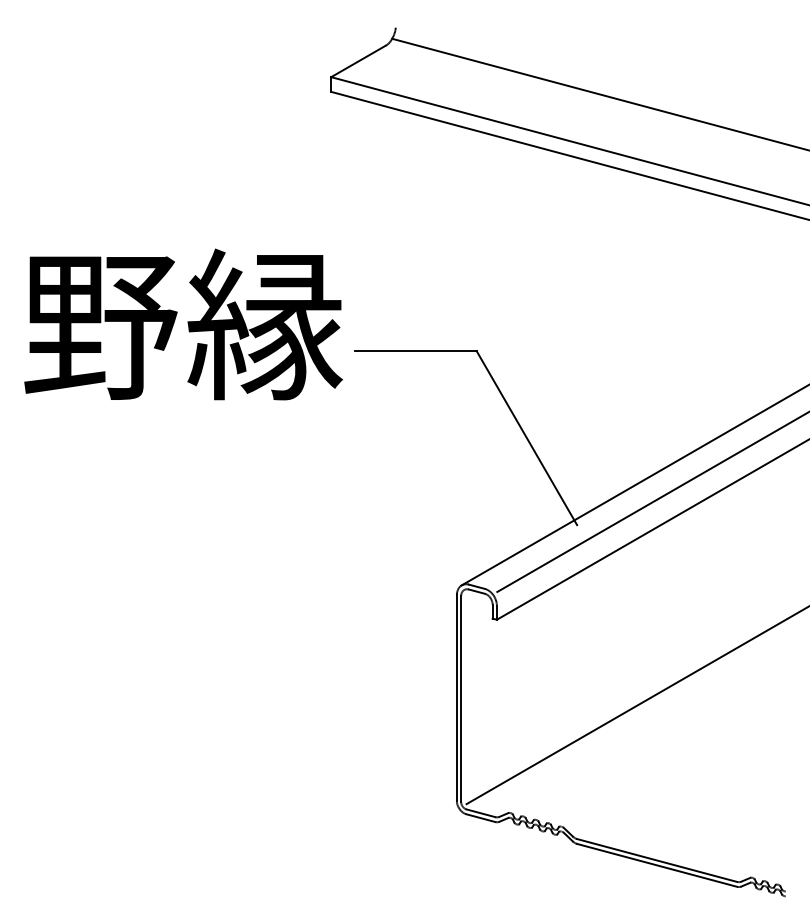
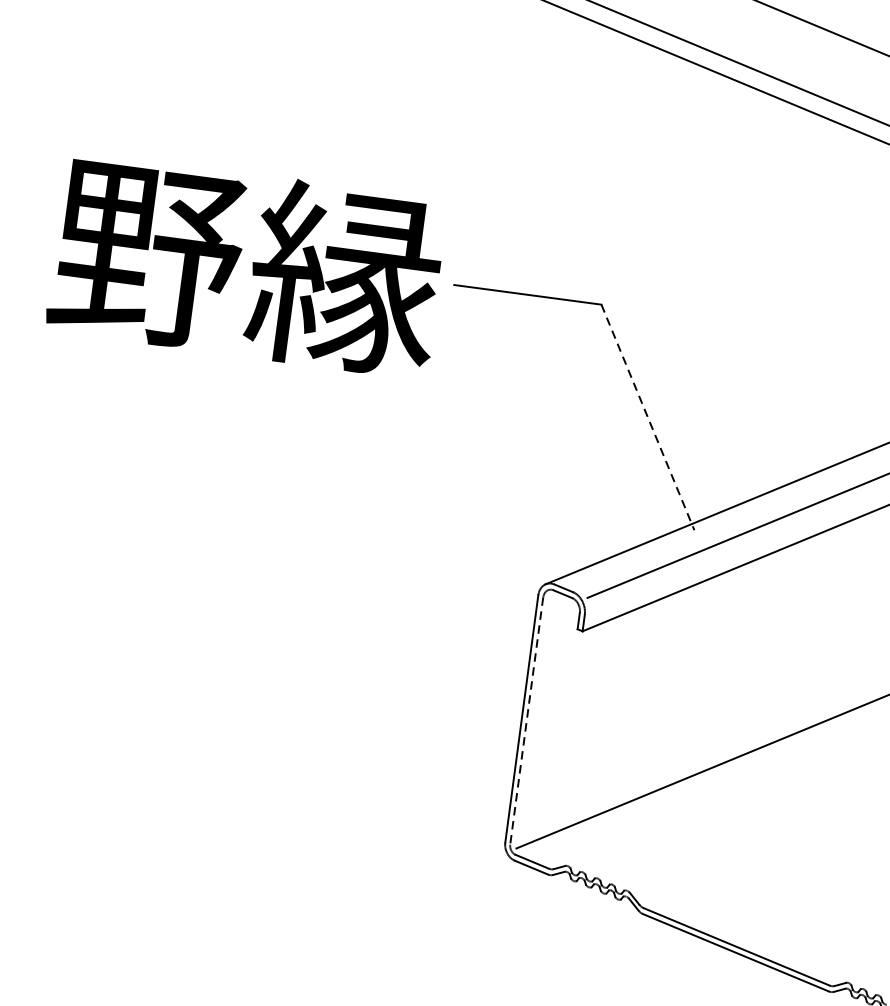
text: (183, 324) -> (247, 265), moved
line: (527, 438) -> (648, 417), solid -> dashed
line: (461, 699) -> (527, 721), solid -> dashed

